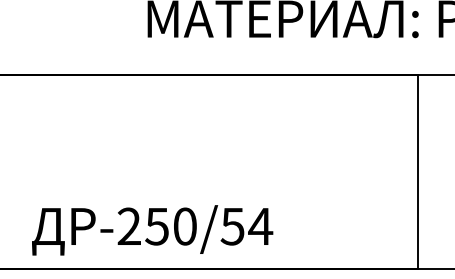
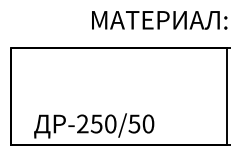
text: (260, 225) -> (148, 123), -250/54 -> -250/50

